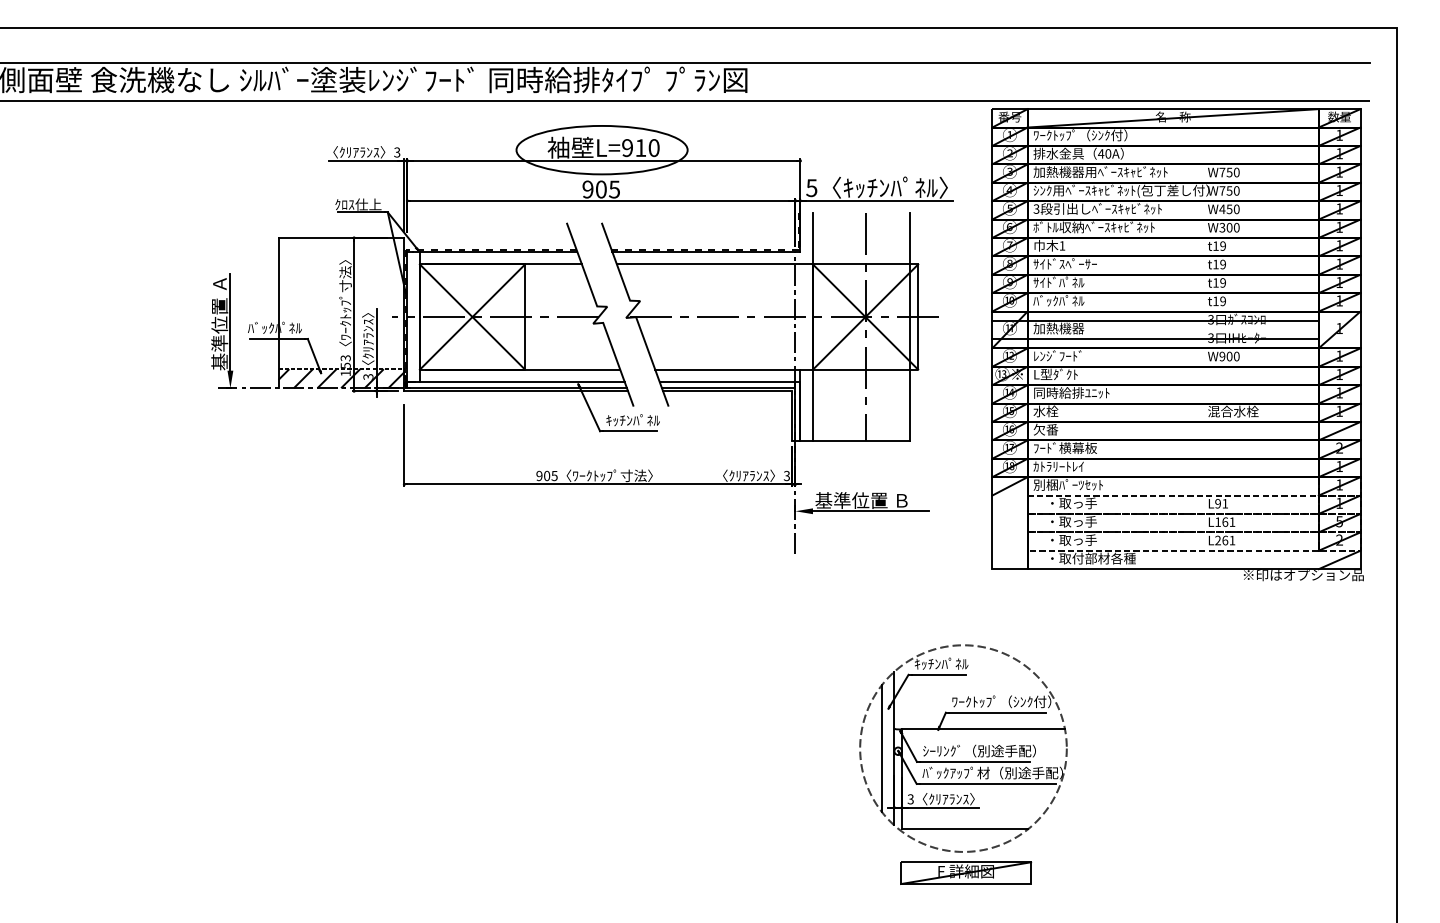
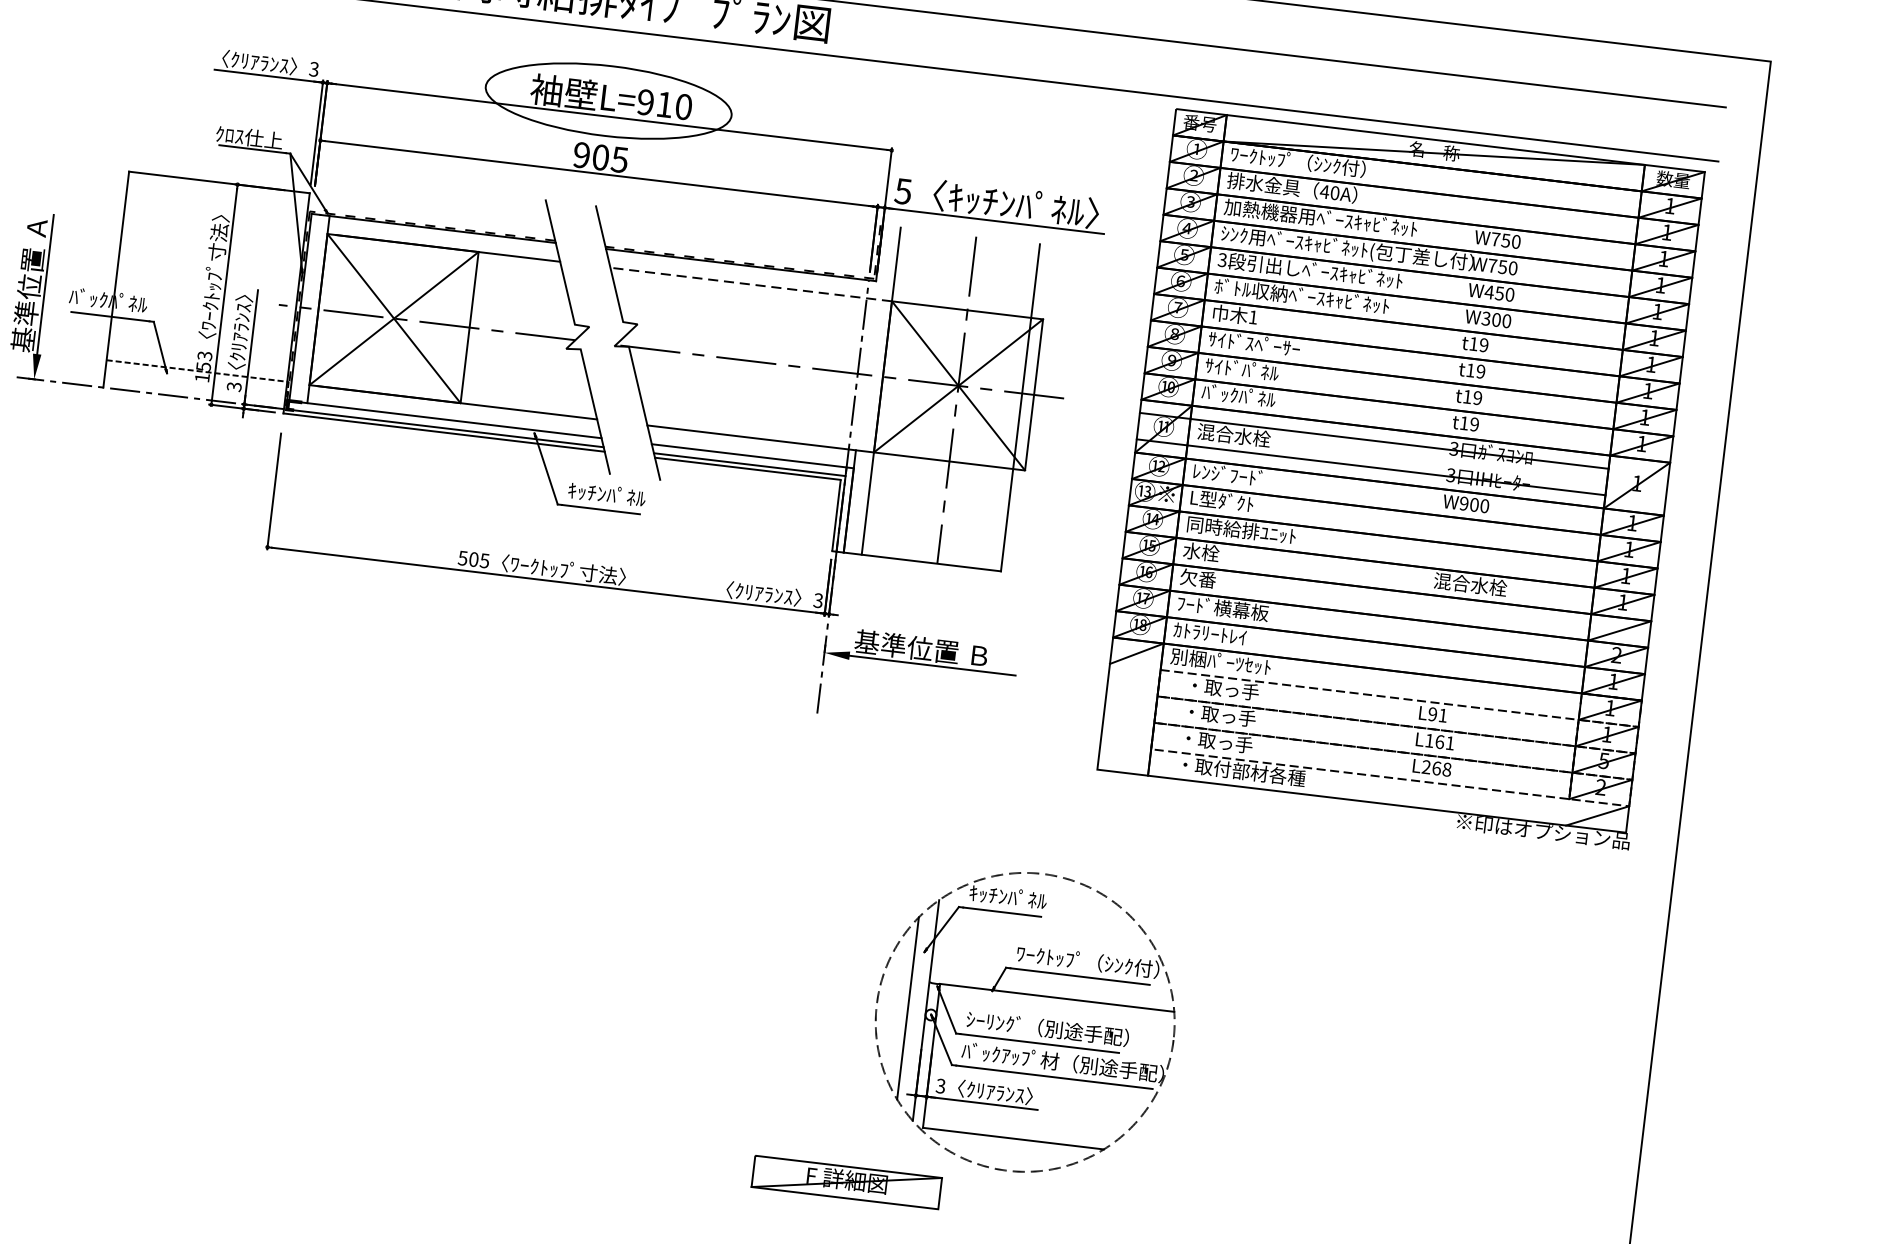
line: (714, 264) -> (750, 284), solid -> dashed
text: (1058, 328) -> (1233, 435), 加熱機器 -> 混合水栓
hatch: (341, 378) -> (195, 384), removed
text: (539, 475) -> (463, 557), 905 -> 505
text: (1232, 540) -> (1447, 769), L261 -> L268
part: (966, 872) -> (847, 1181), moved

